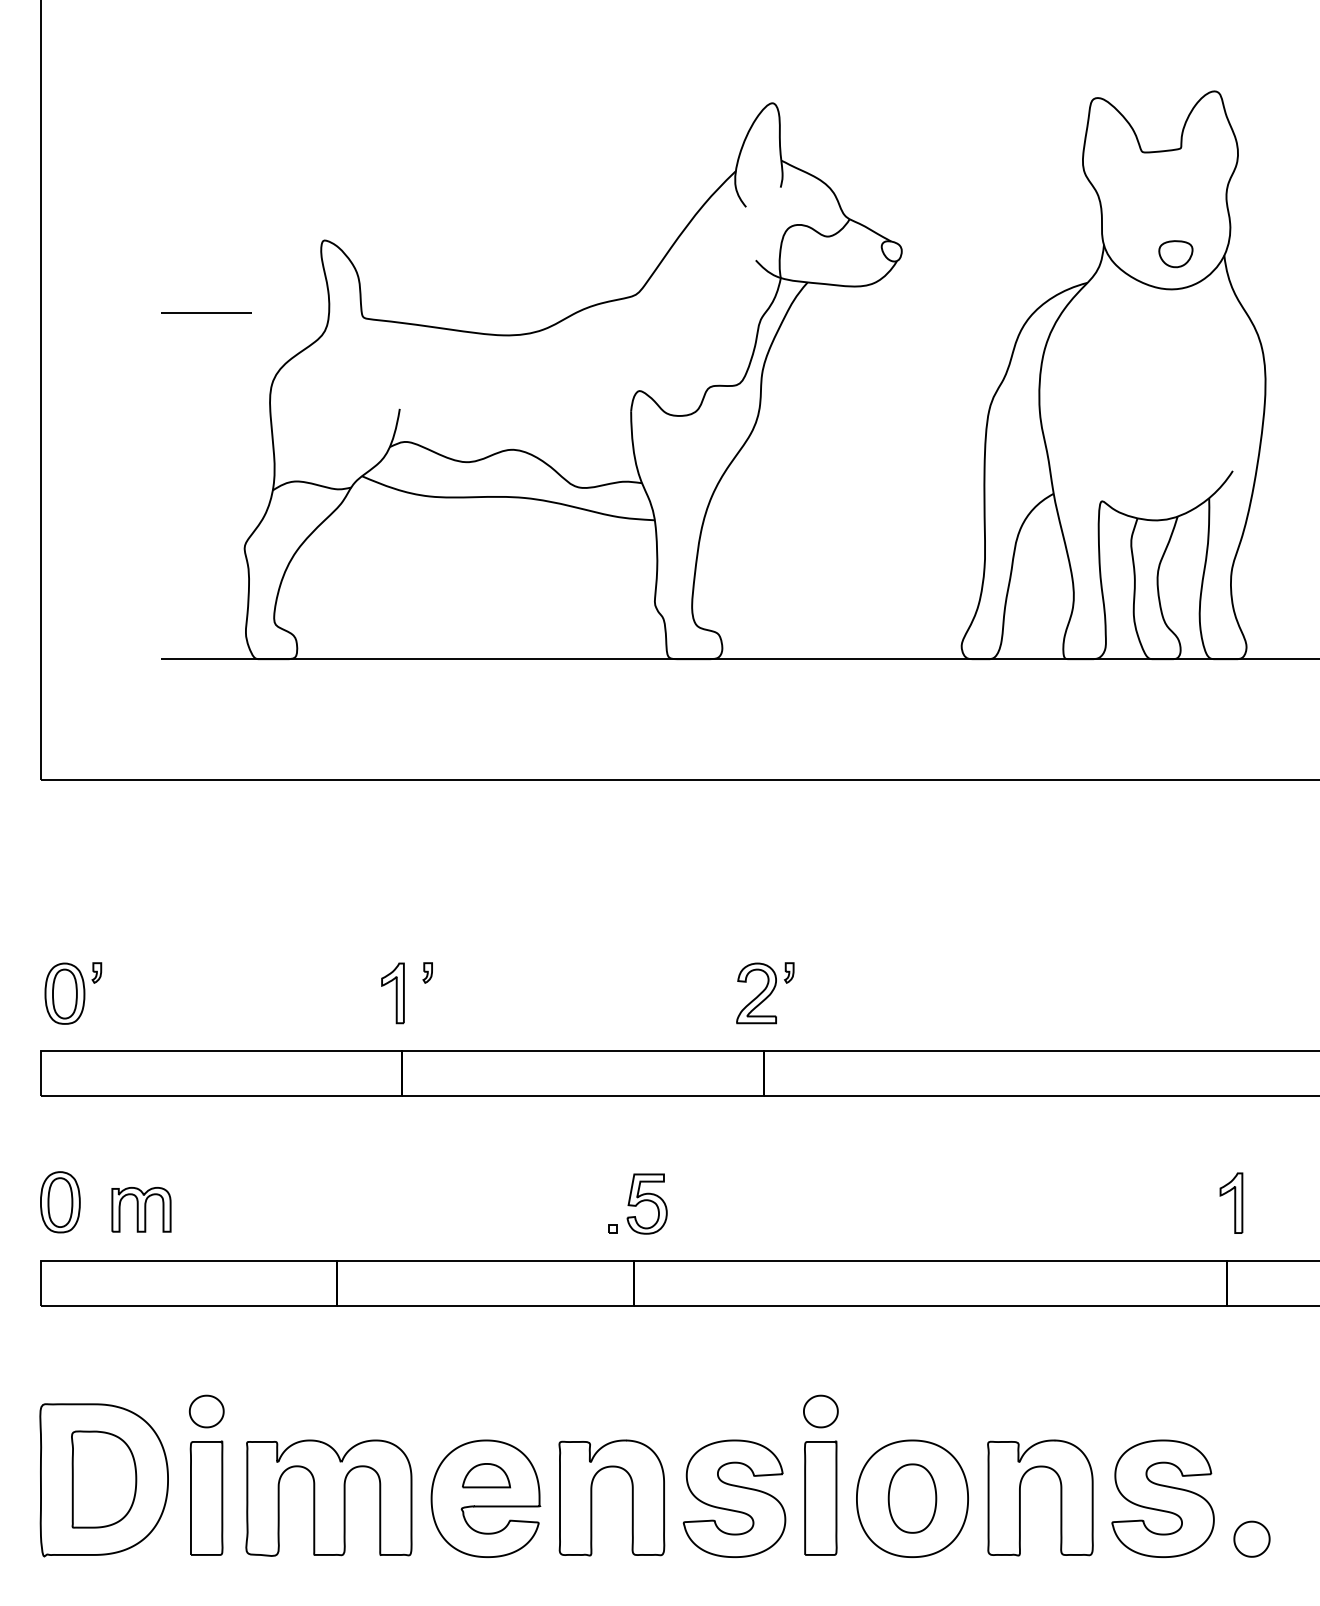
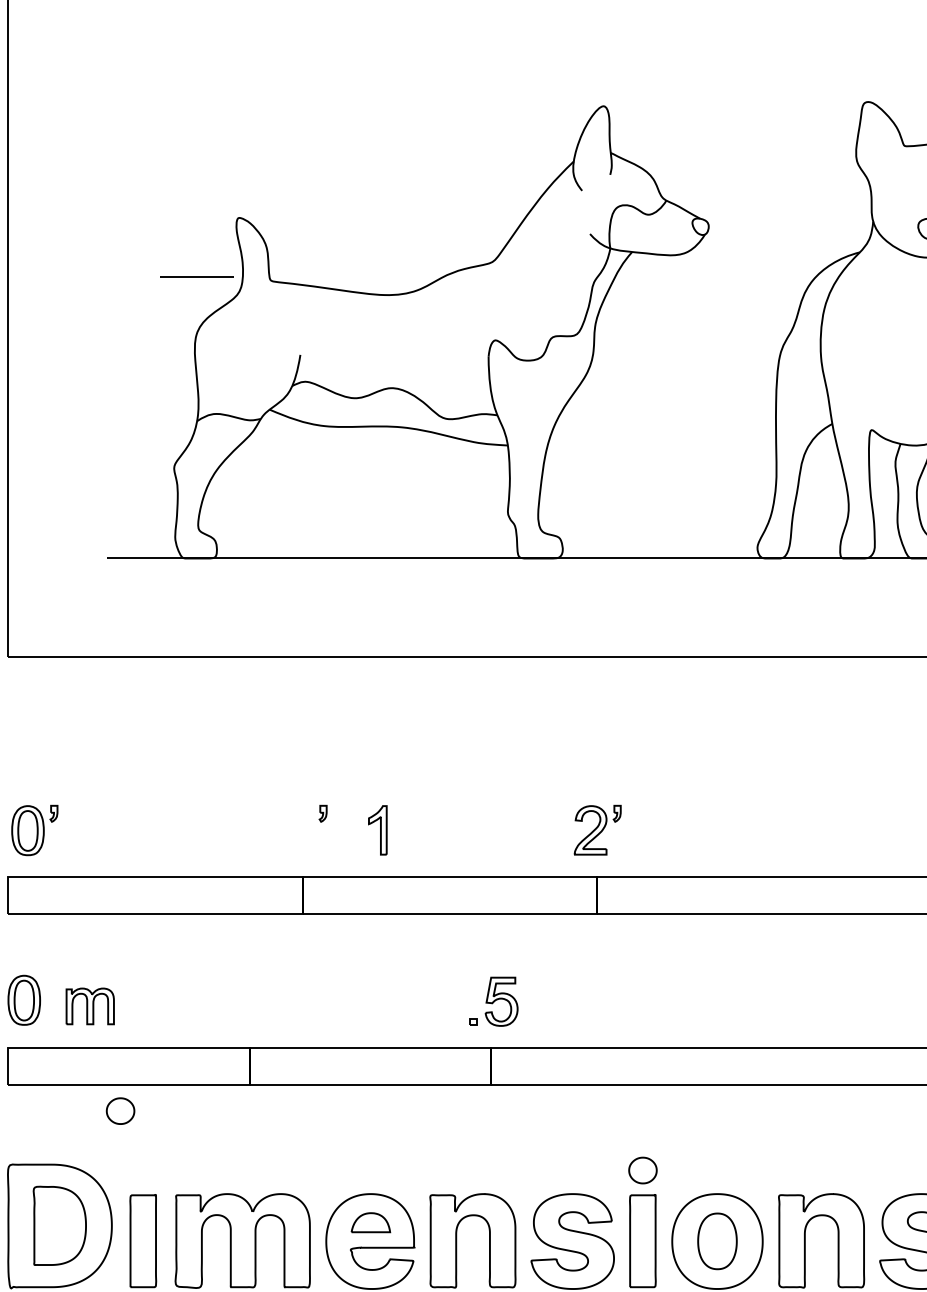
line: (206, 312) -> (196, 276), moved
part: (392, 993) -> (377, 830), moved
part: (206, 1411) -> (120, 1111), moved

